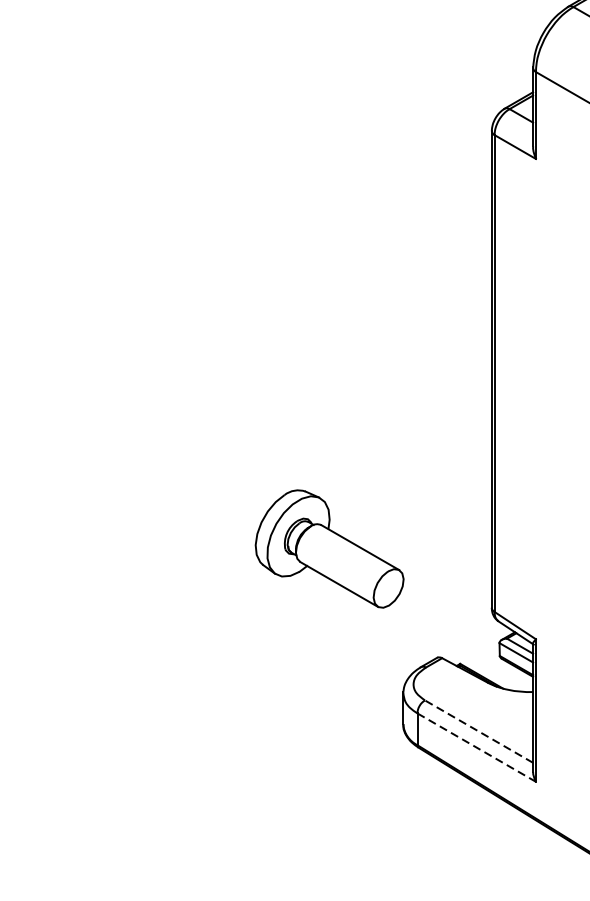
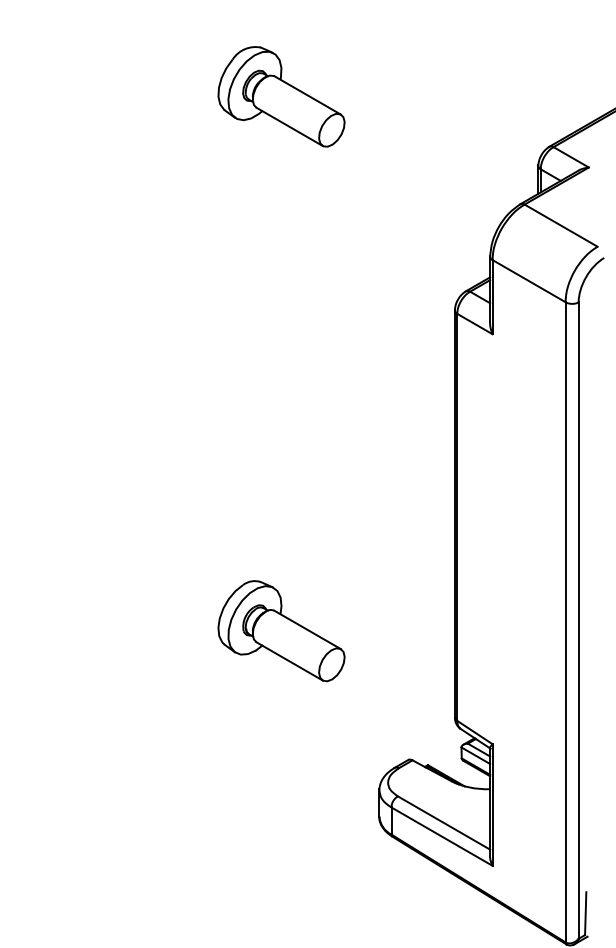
part: (329, 549) -> (281, 631), moved
line: (478, 731) -> (443, 822), dashed -> solid
line: (477, 747) -> (442, 836), dashed -> solid

